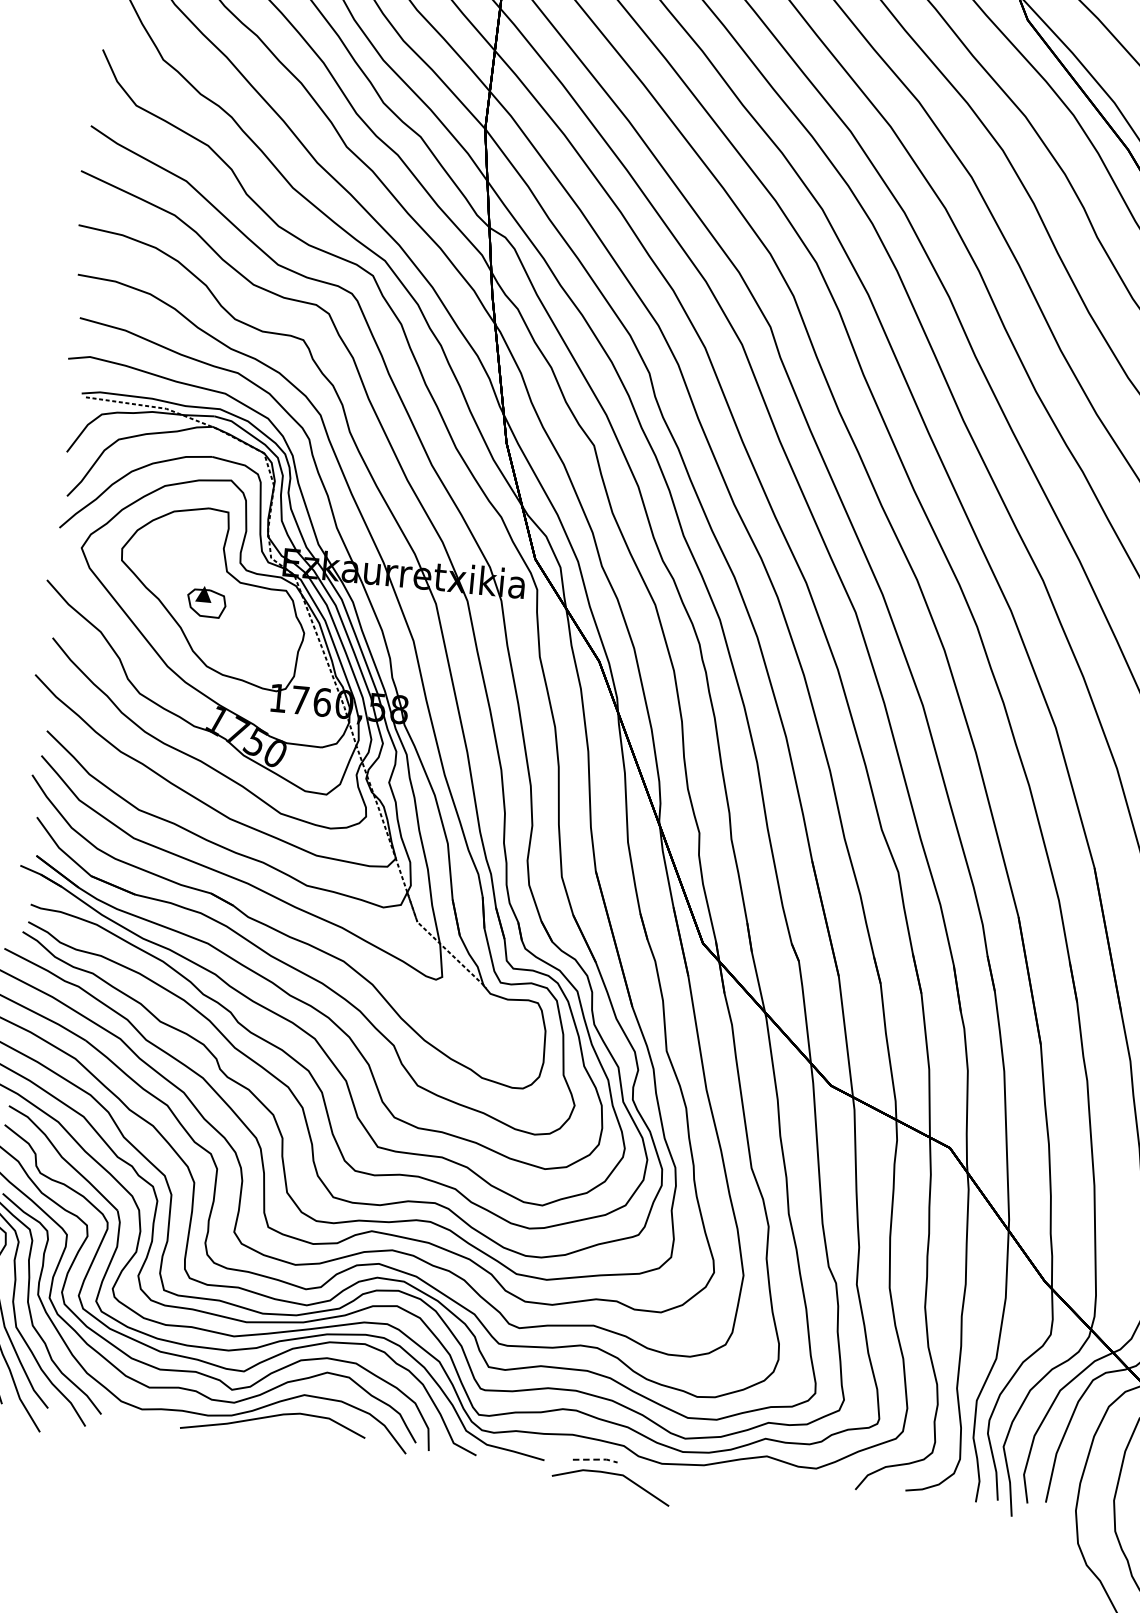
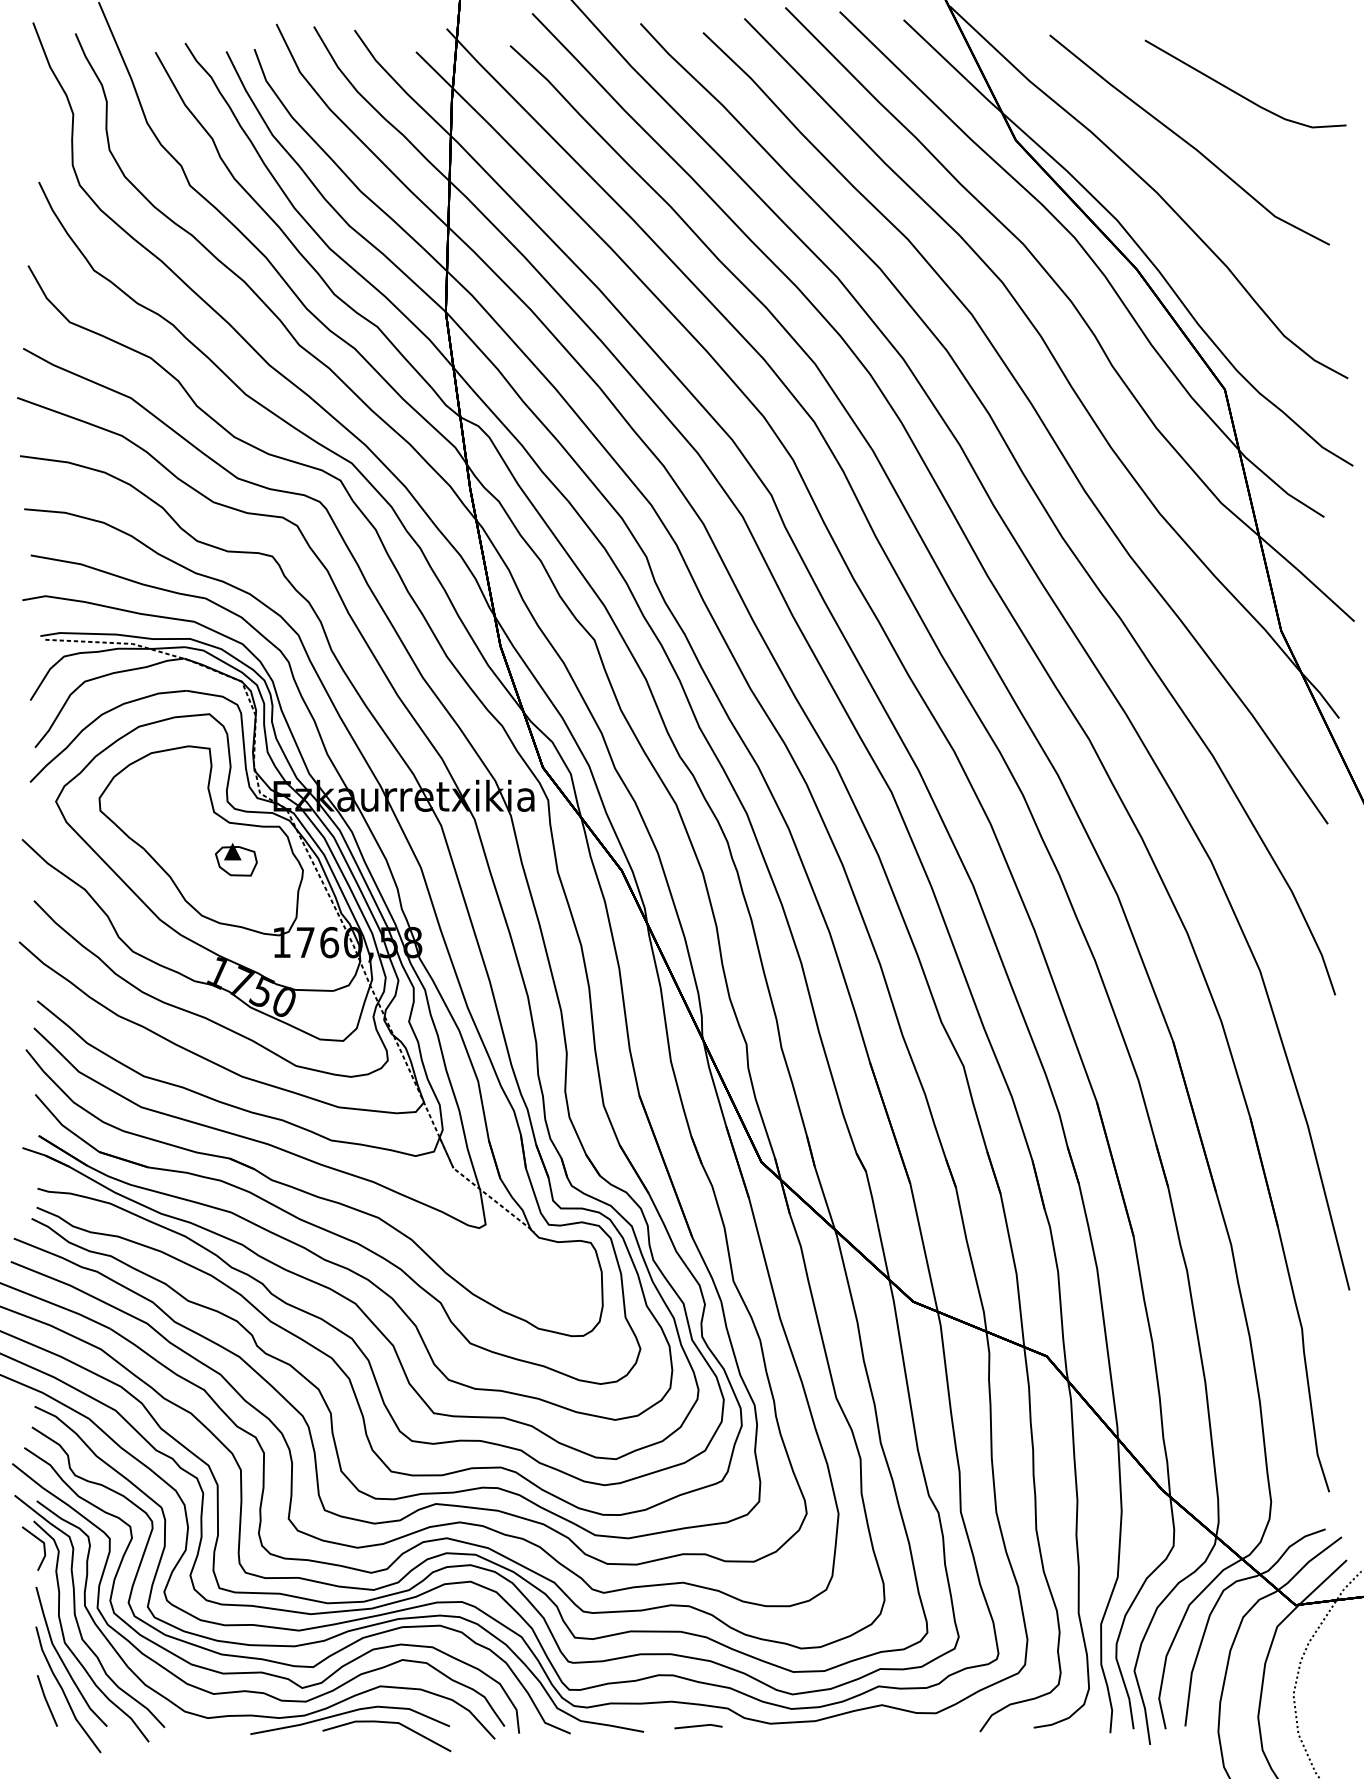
part: (206, 601) -> (236, 859), moved
line: (596, 1459) -> (699, 1725), dashed -> solid
line: (611, 1474) -> (386, 1723), moved

